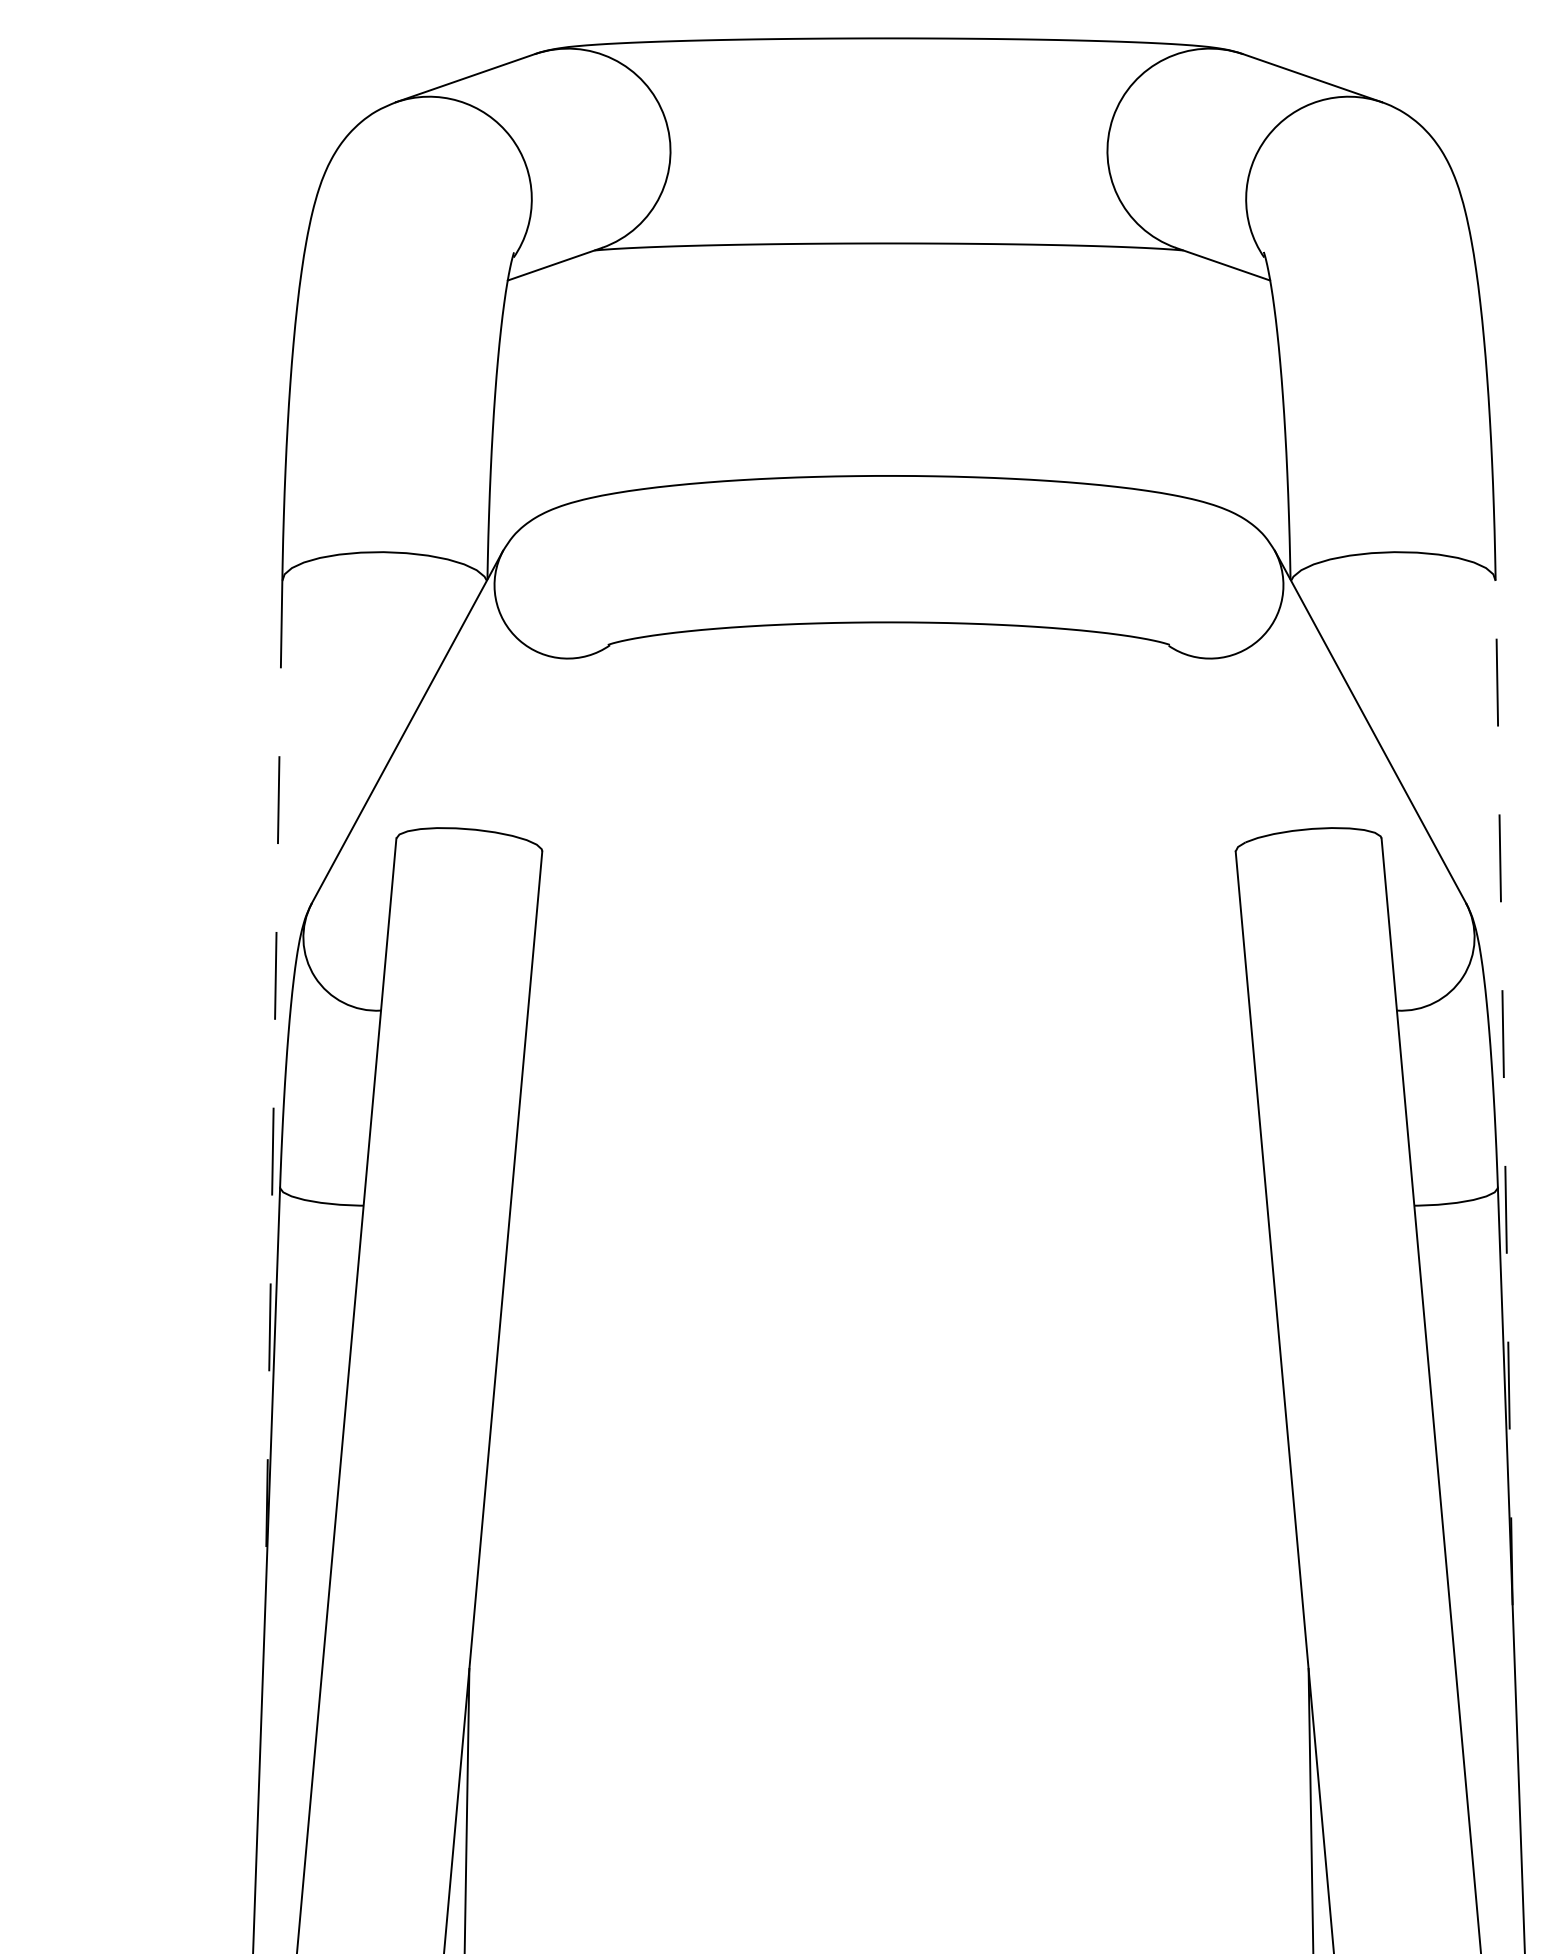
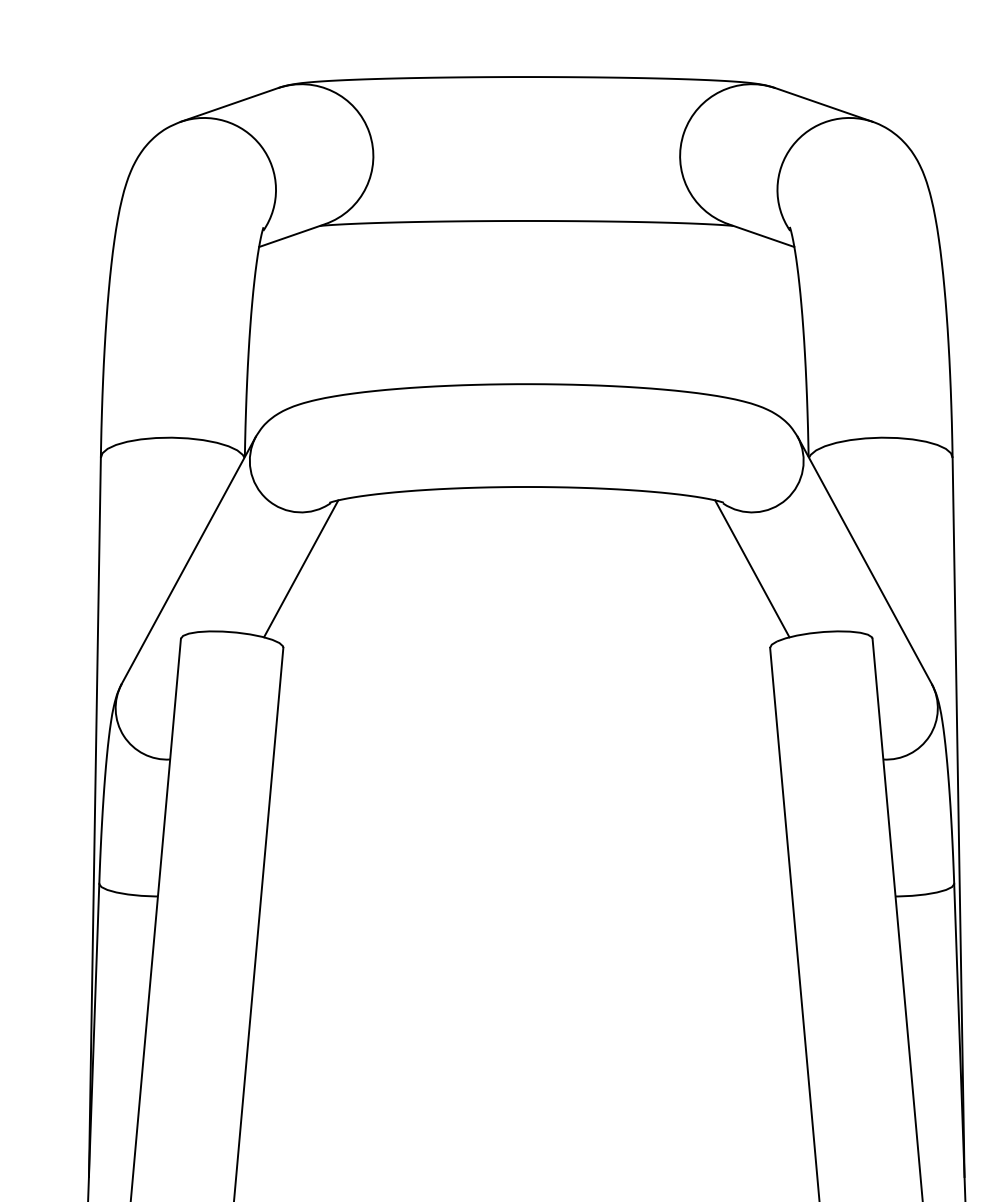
line: (567, 738) -> (301, 568), added
line: (1210, 738) -> (752, 568), added
line: (1504, 1092) -> (958, 817), dashed -> solid
line: (273, 1093) -> (94, 817), dashed -> solid

